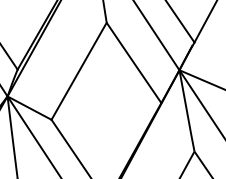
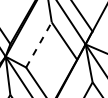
line: (78, 70) -> (38, 44), solid -> dashed

